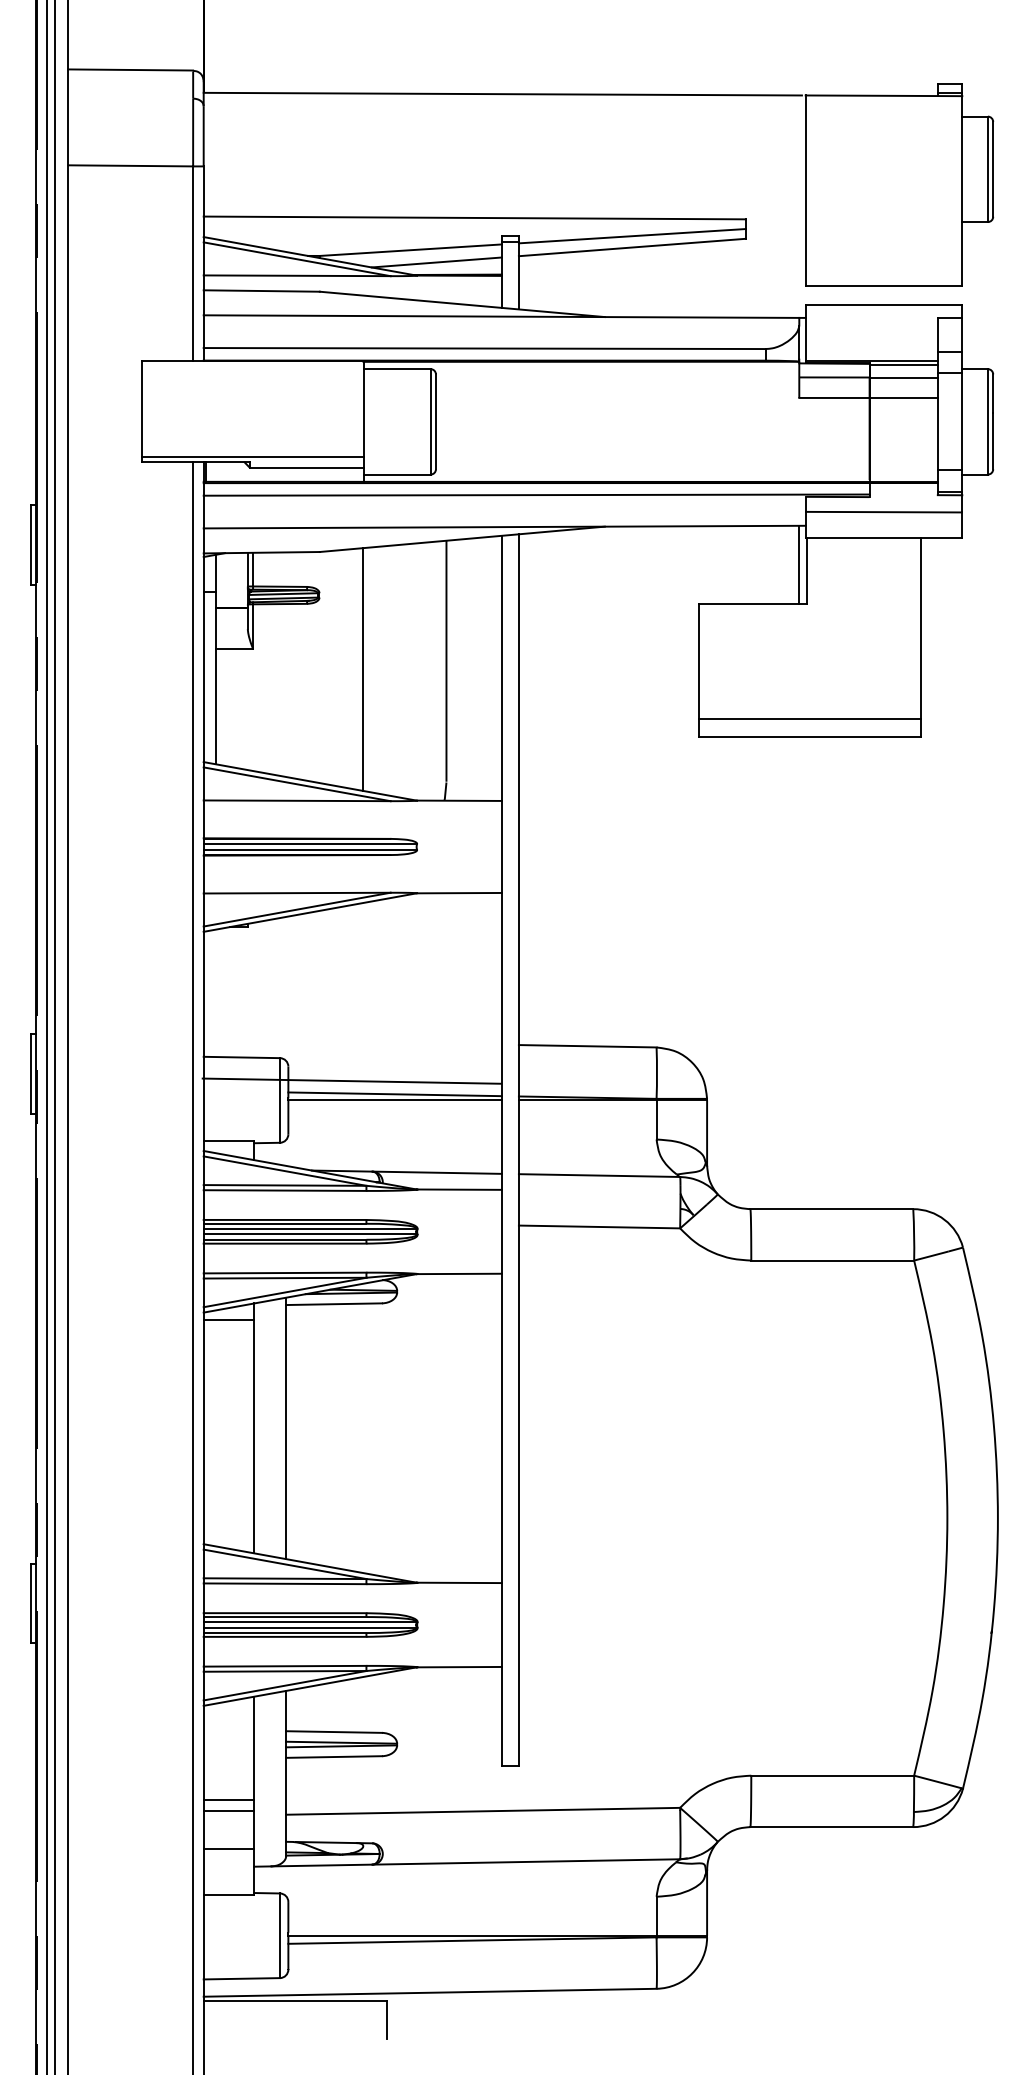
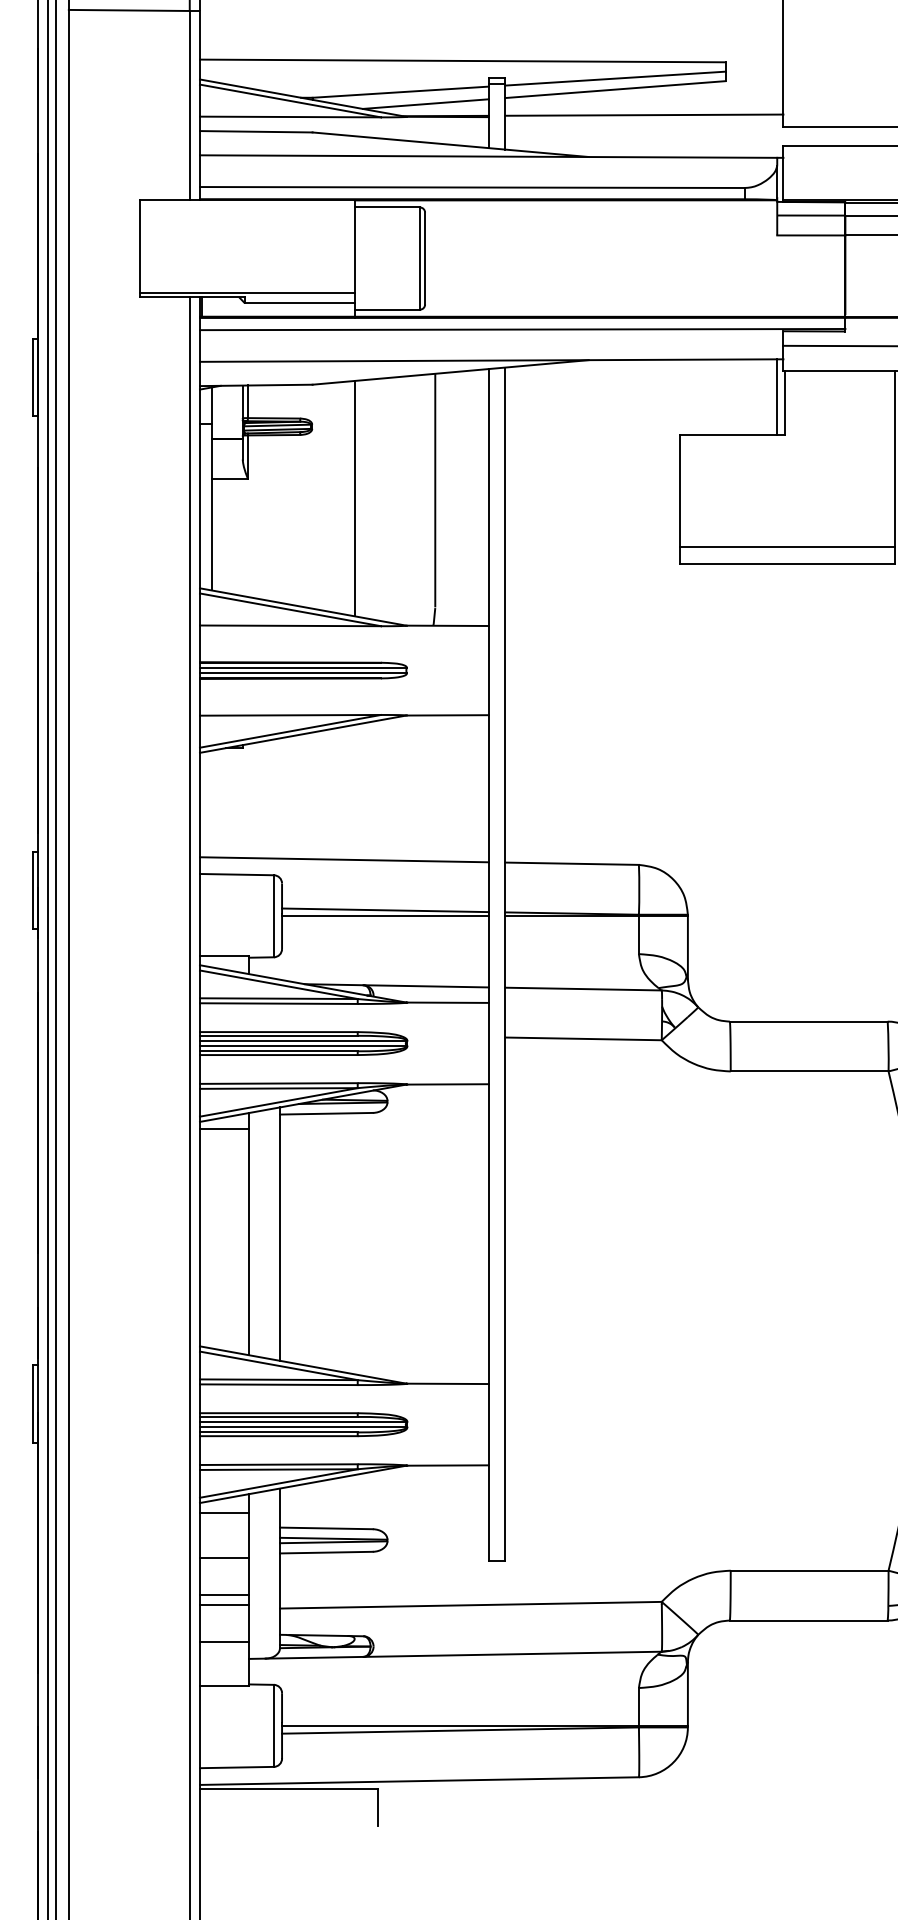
line: (661, 273) -> (643, 114), added
line: (351, 1080) -> (344, 859), moved
line: (228, 1716) -> (224, 1513), added
line: (228, 1762) -> (224, 1557), added

